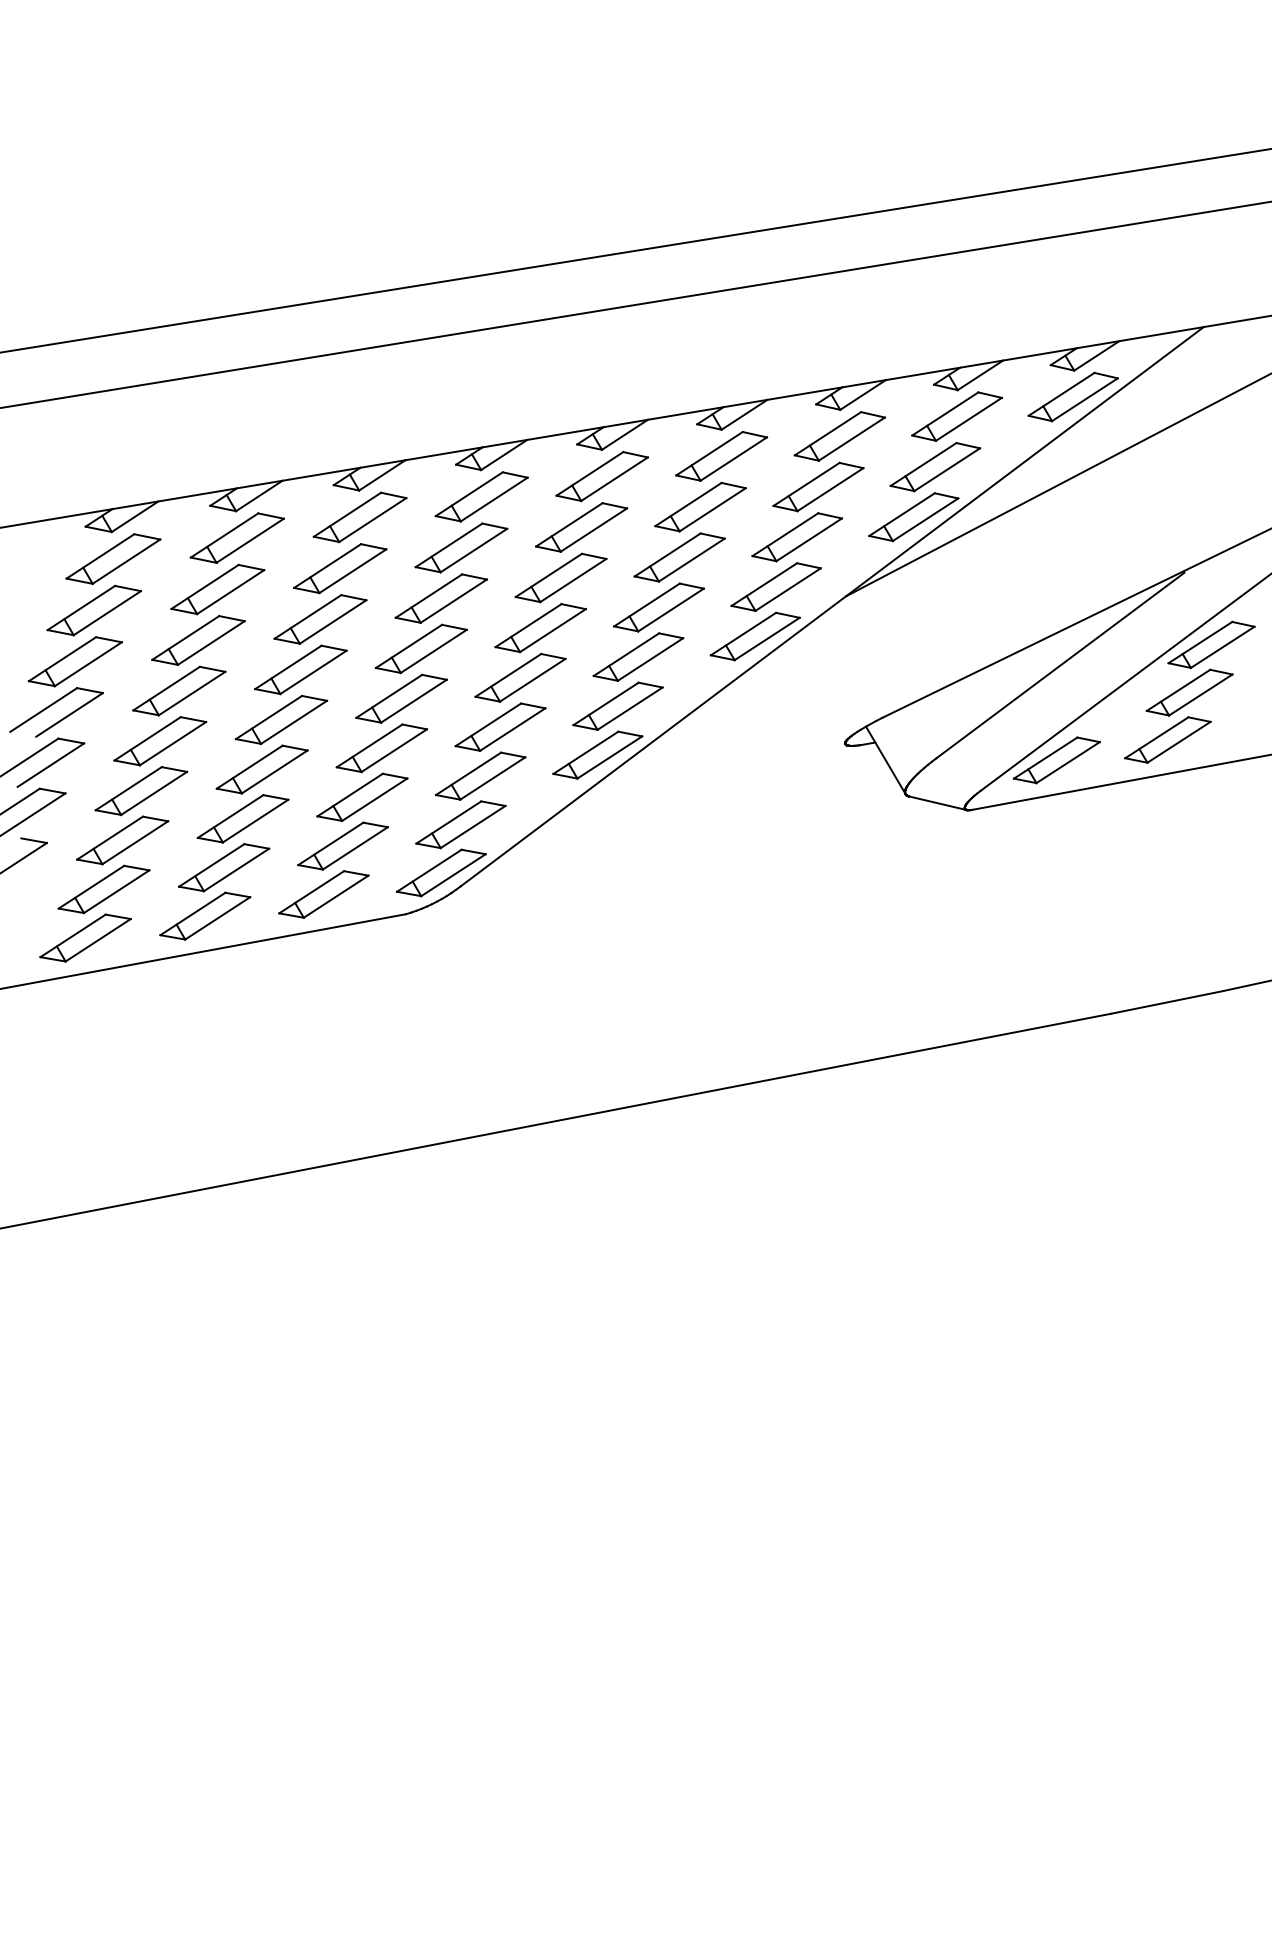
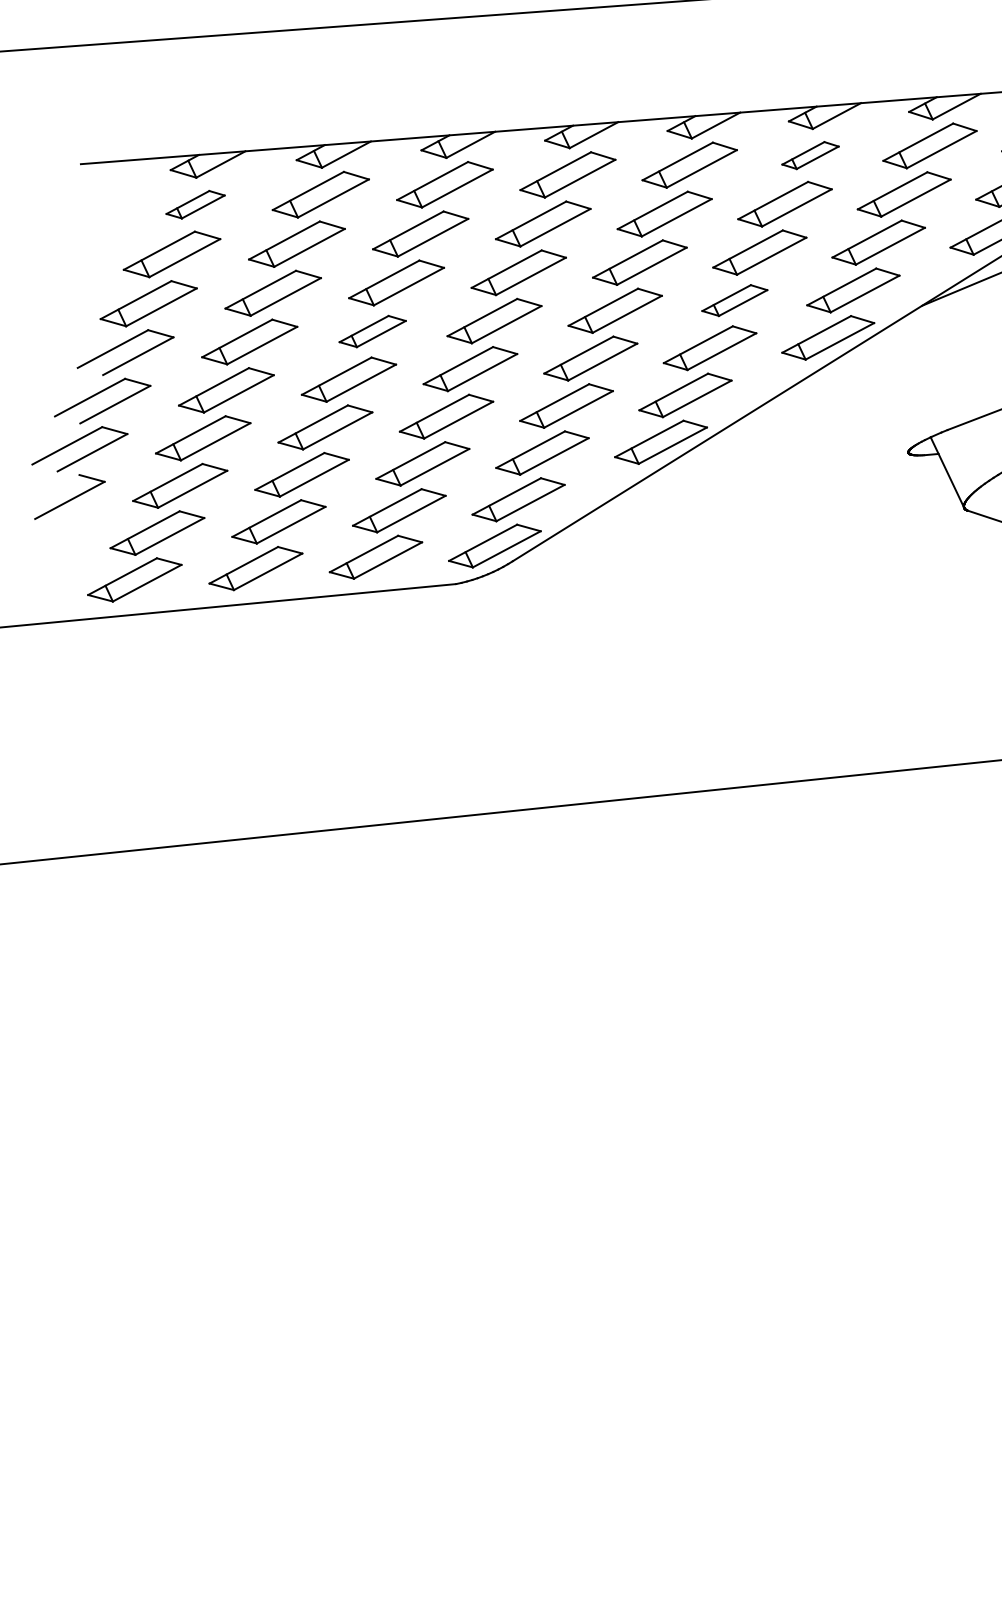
part: (721, 456) -> (810, 155), size x0.6
part: (113, 558) -> (195, 204), size x0.6
part: (658, 607) -> (734, 300), size x0.7
part: (300, 669) -> (372, 331), size x0.7

